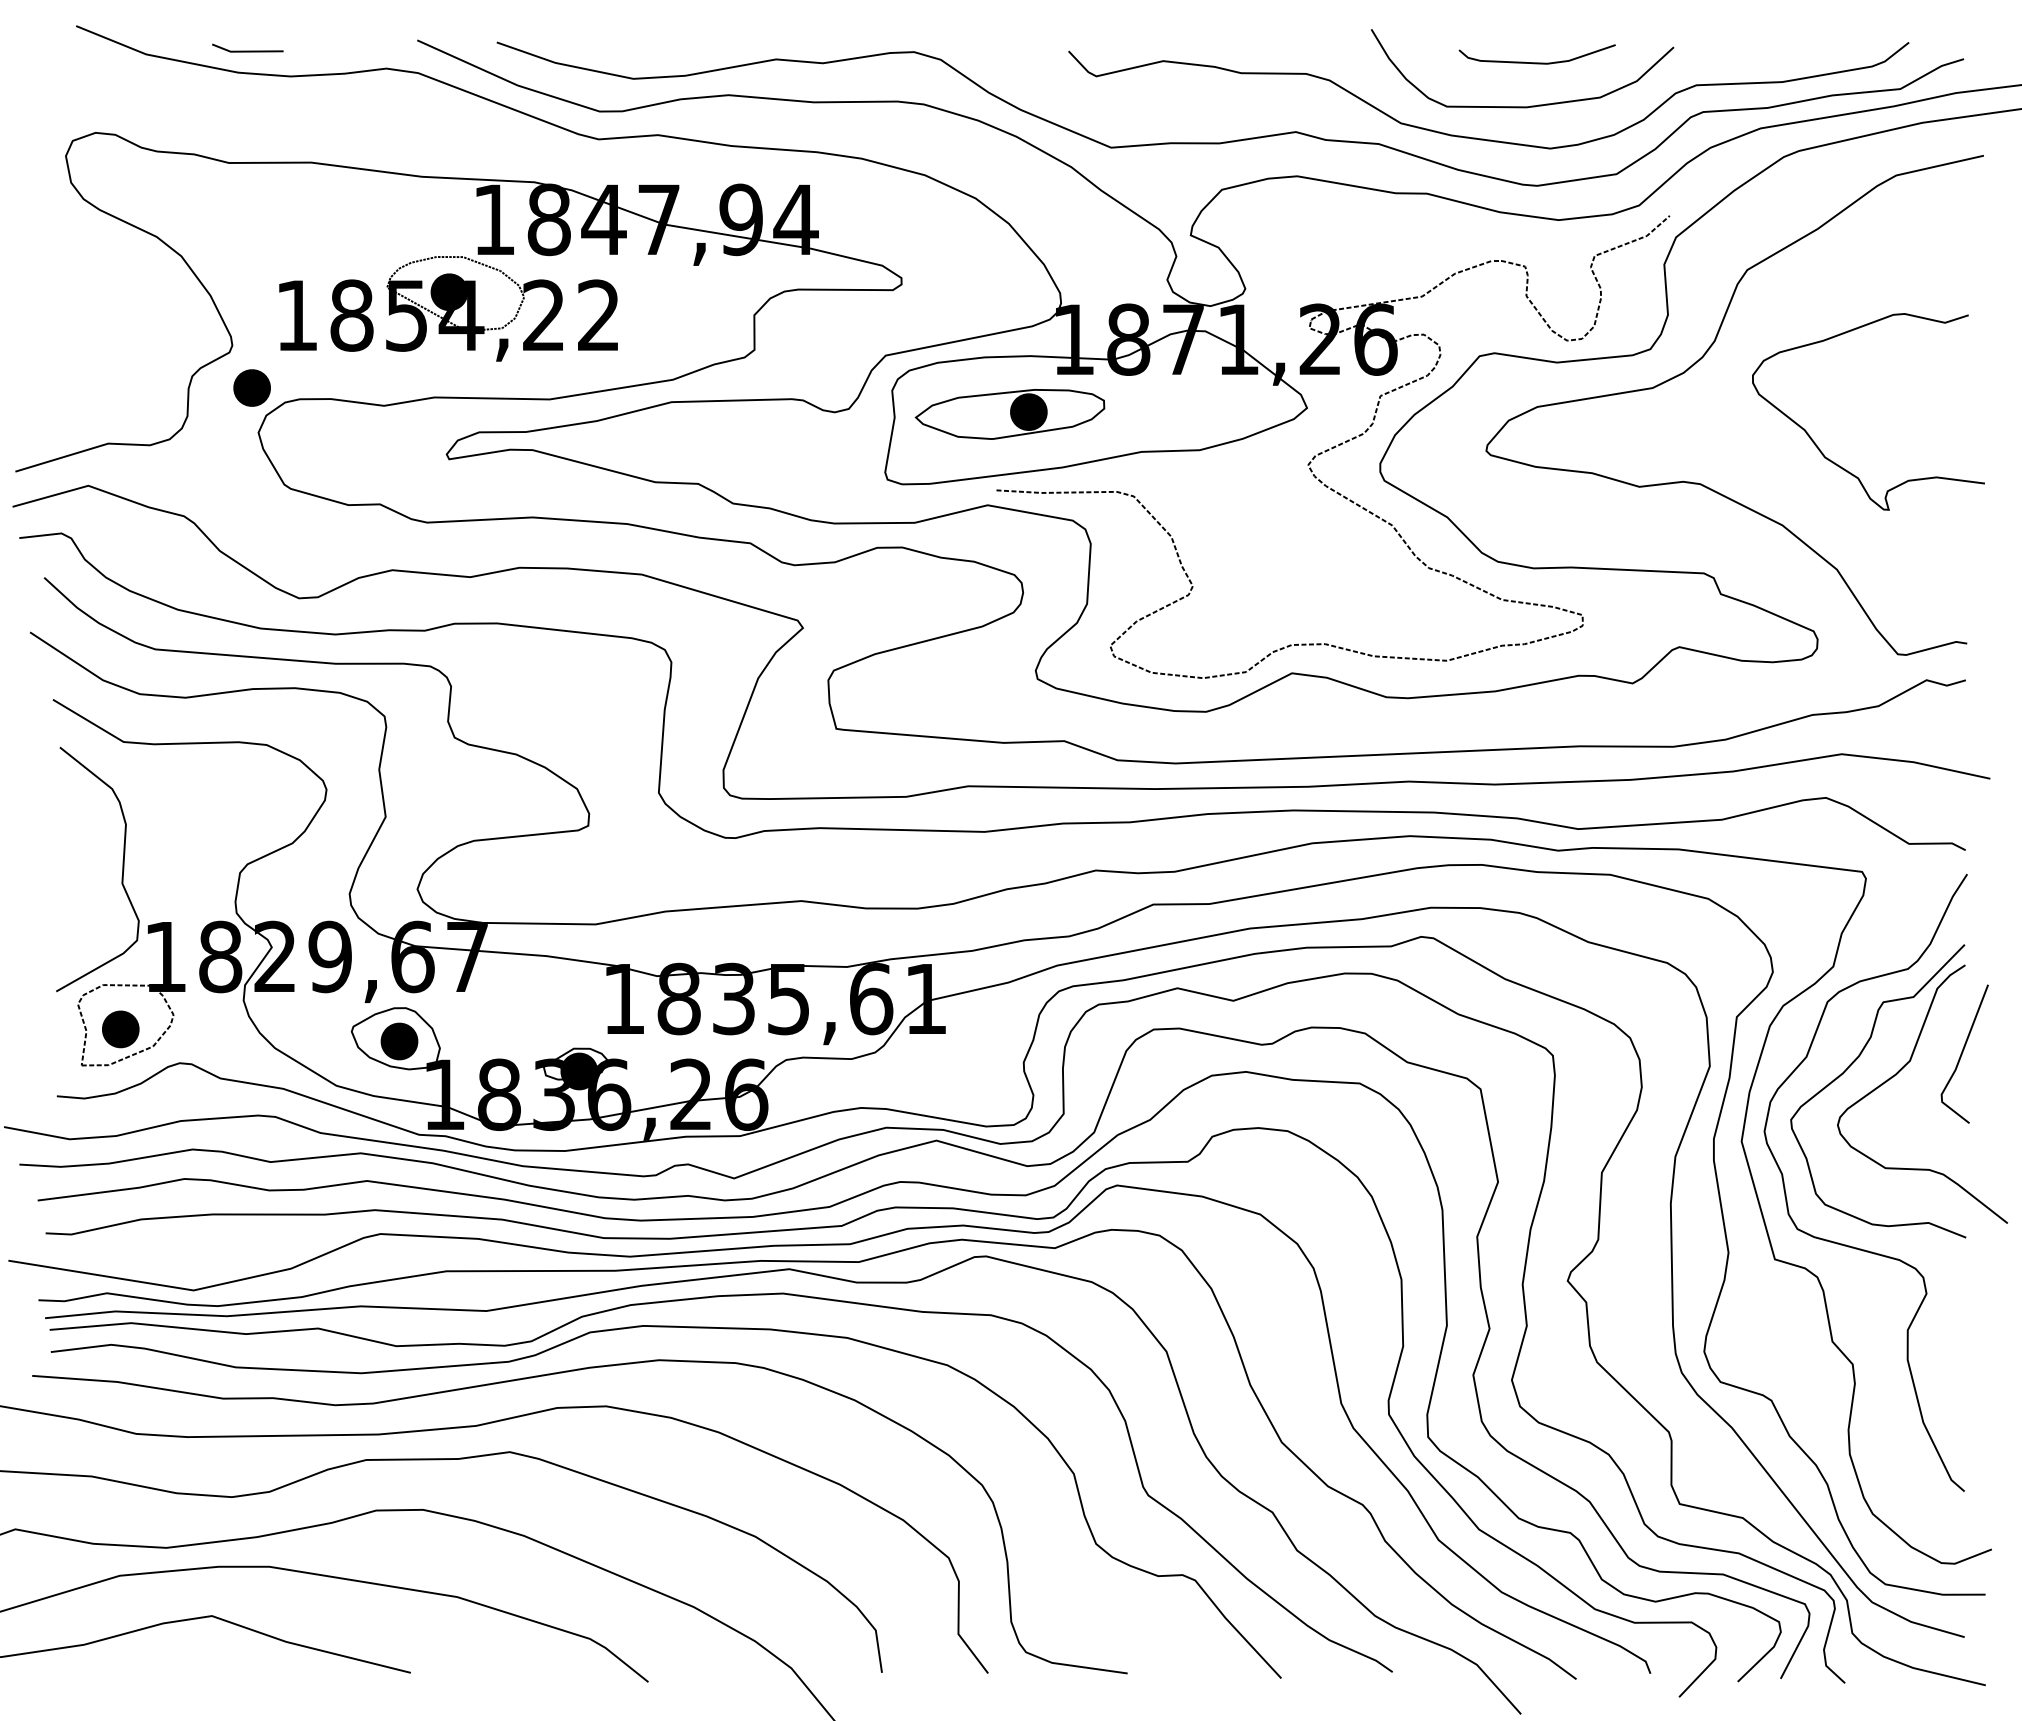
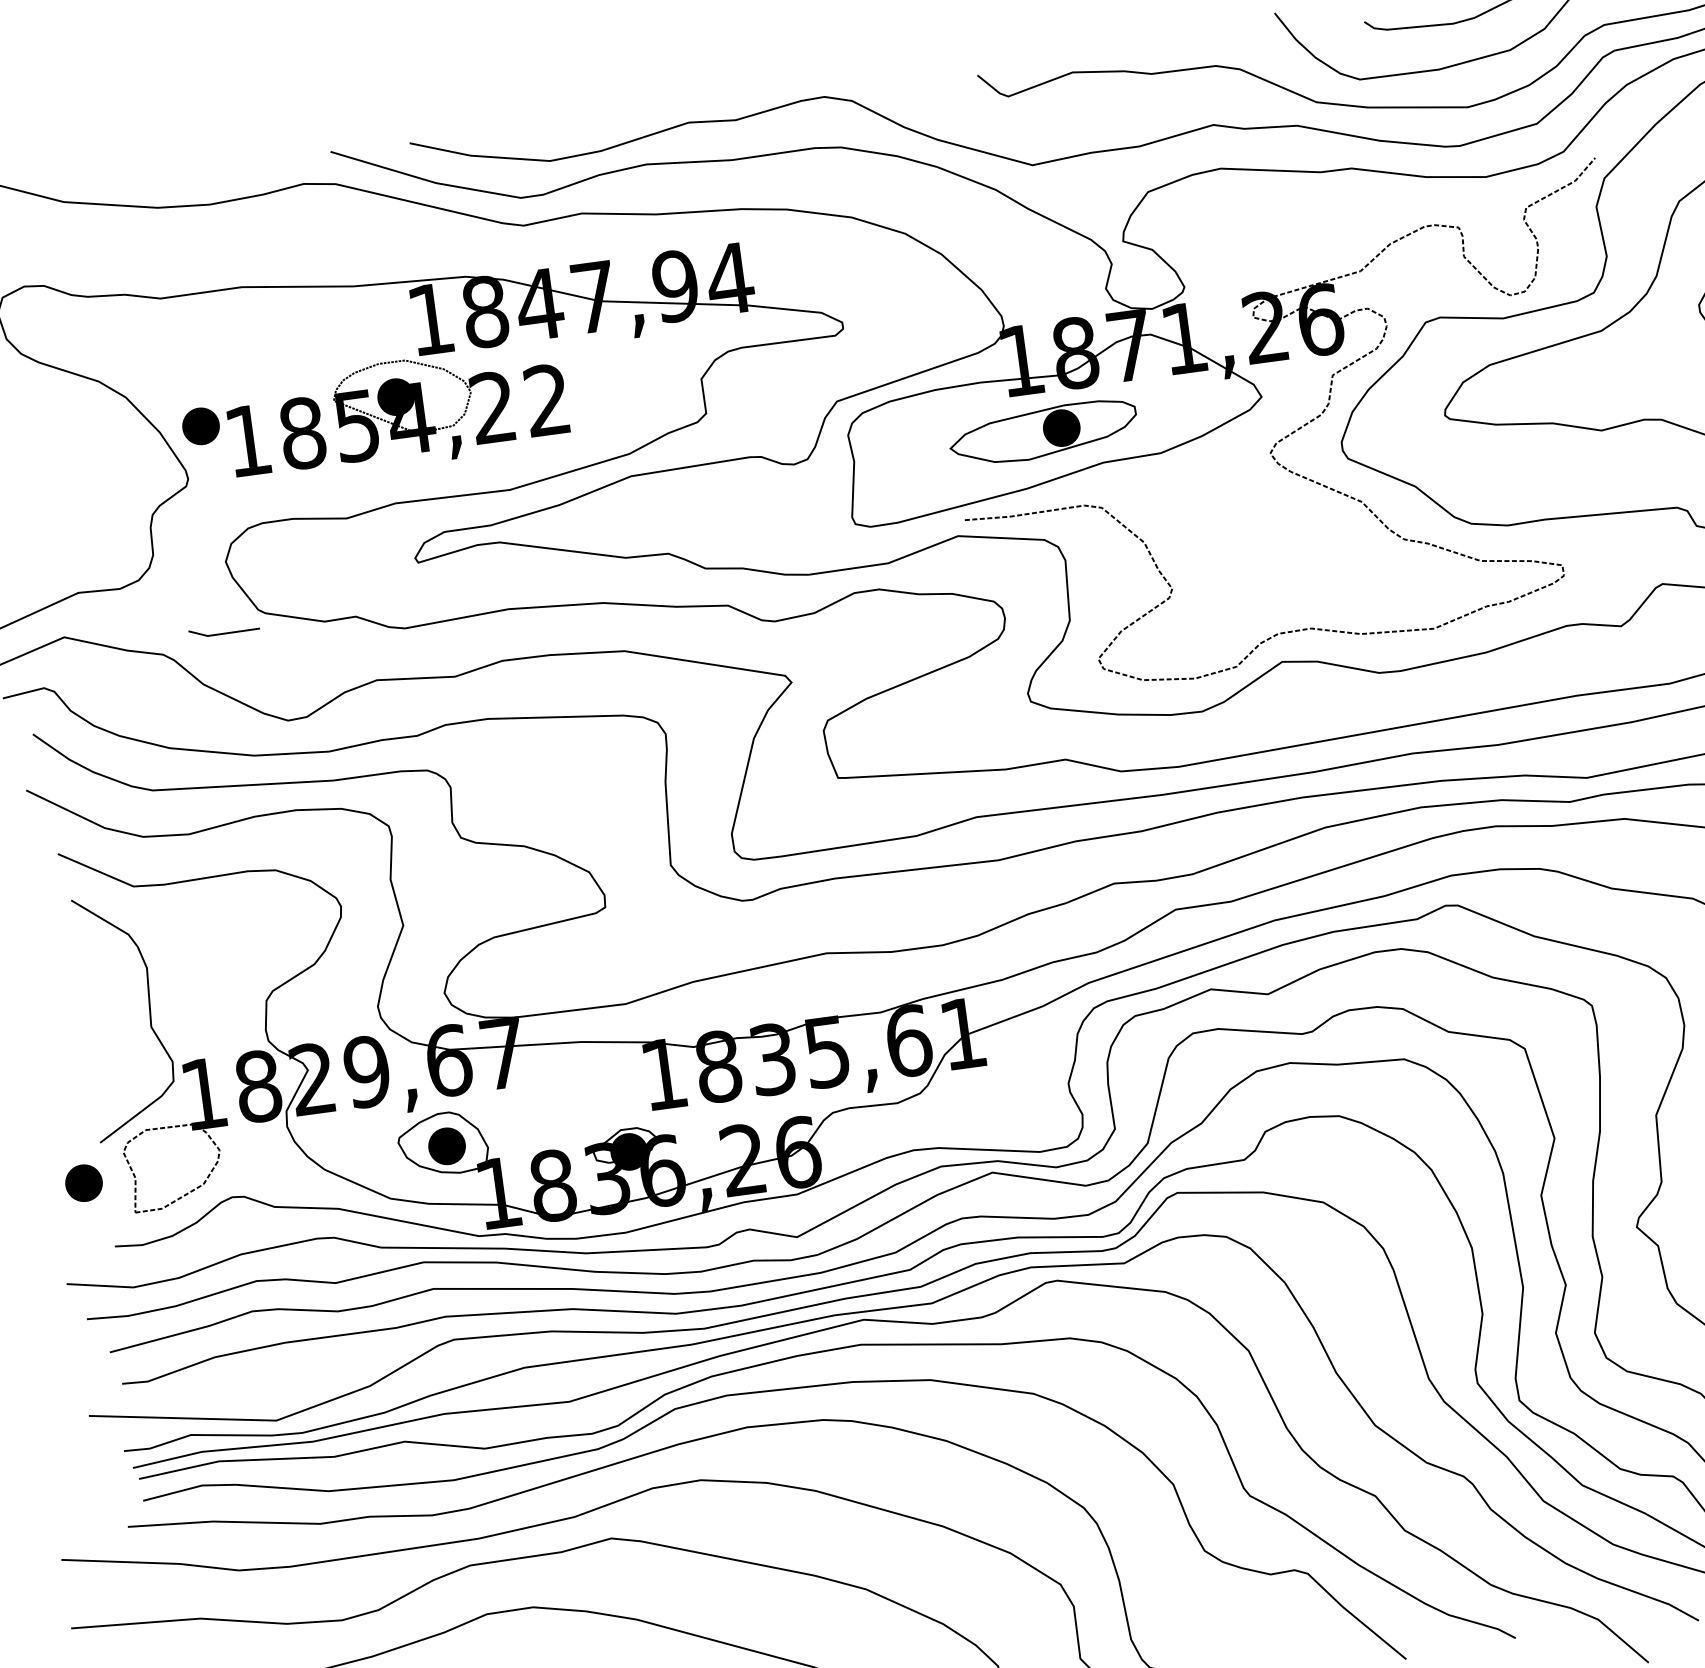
line: (247, 50) -> (224, 632), moved
part: (251, 387) -> (200, 425), moved
part: (1009, 414) -> (1042, 433), moved
part: (120, 1029) -> (83, 1183), moved

